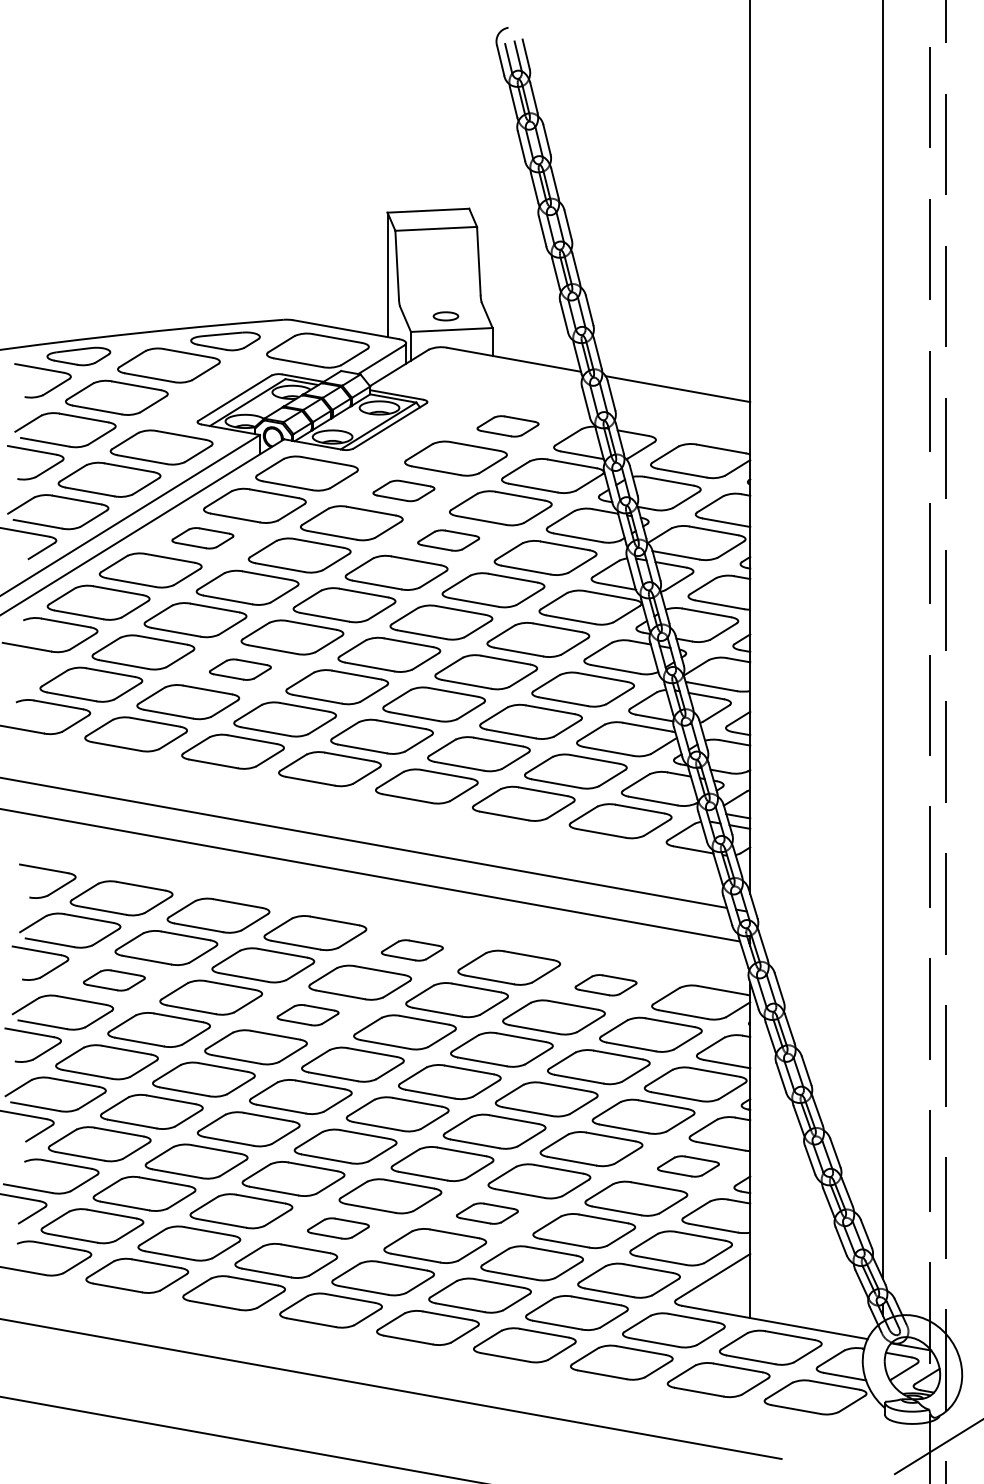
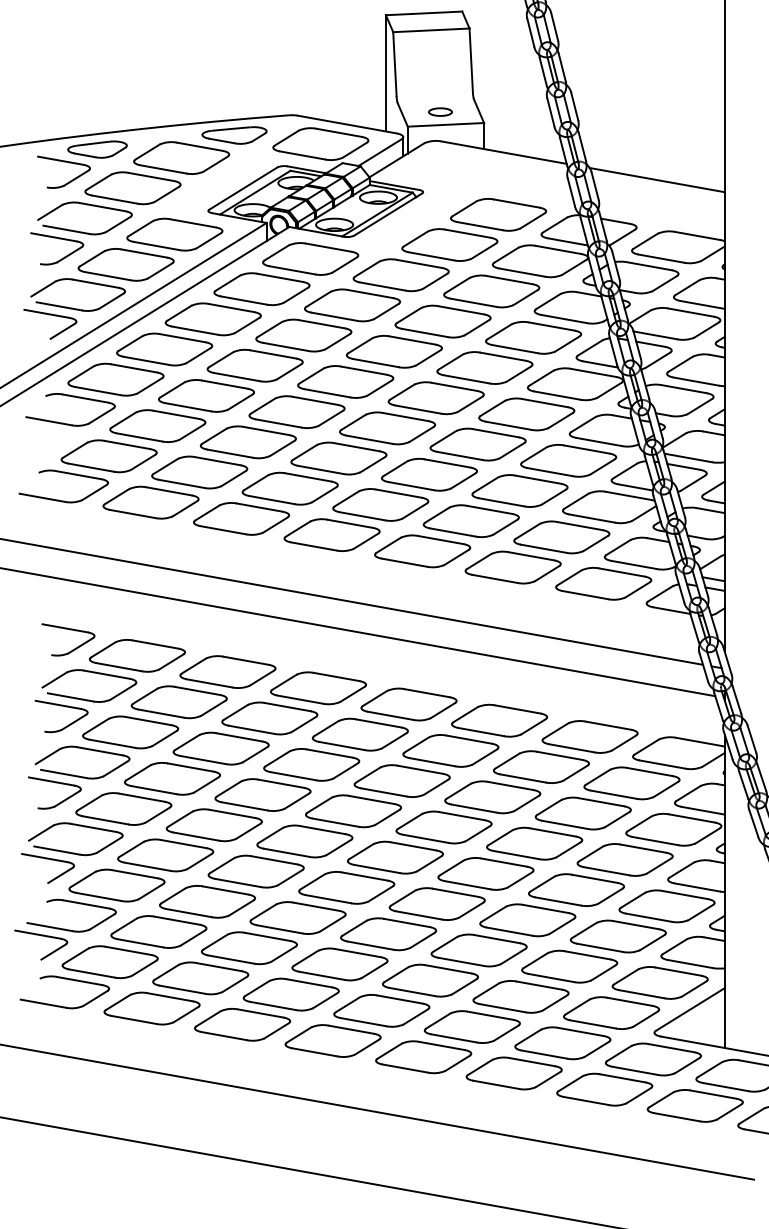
part: (507, 426) -> (497, 215), size x1.67
part: (403, 490) -> (400, 274), size x1.67
part: (202, 538) -> (213, 319), size x1.67
part: (448, 540) -> (442, 321), size x1.67
part: (240, 669) -> (248, 442), size x1.67
part: (412, 950) -> (409, 704), size x1.67
part: (114, 980) -> (130, 732), size x1.67
part: (605, 985) -> (589, 737), size x1.67
part: (307, 1015) -> (311, 765), size x1.67
part: (688, 1166) -> (667, 906), size x1.67
part: (487, 1213) -> (479, 950), size x1.67
part: (338, 1228) -> (340, 964), size x1.67

